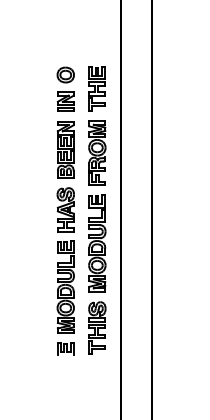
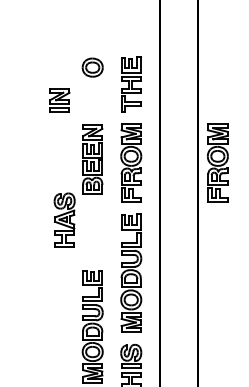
part: (65, 101) -> (59, 99), moved
part: (168, 152) -> (218, 162), added
part: (65, 209) -> (64, 219), moved

